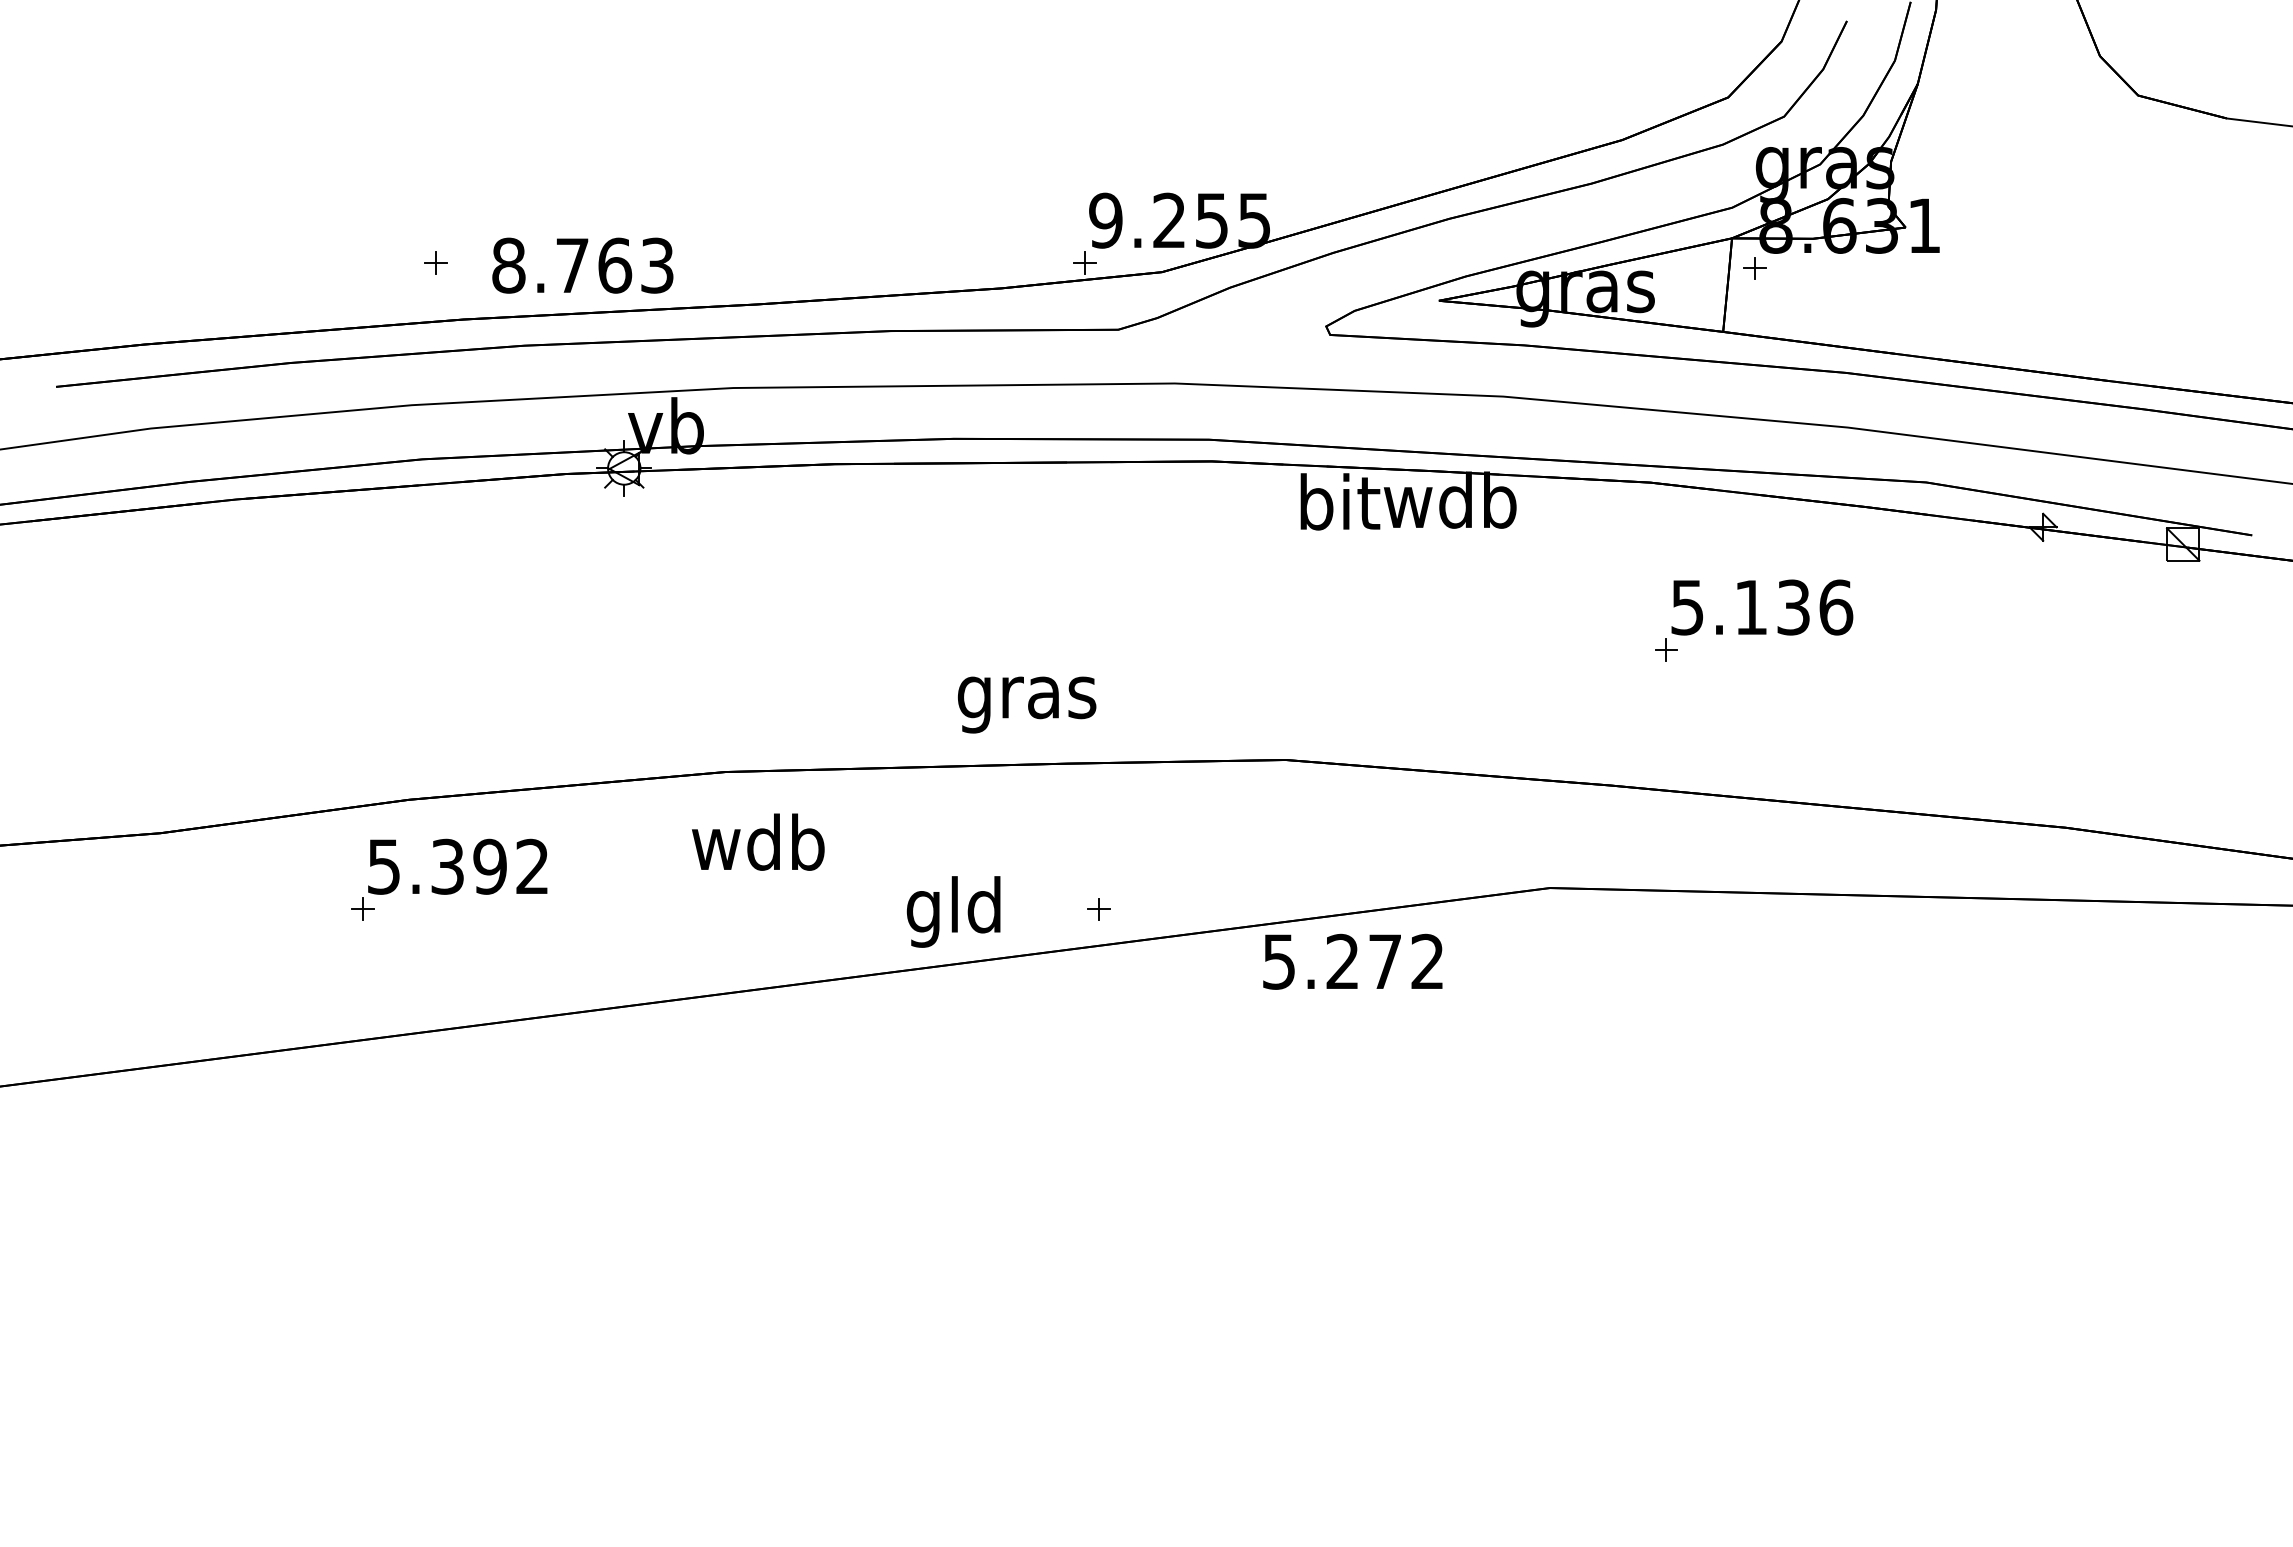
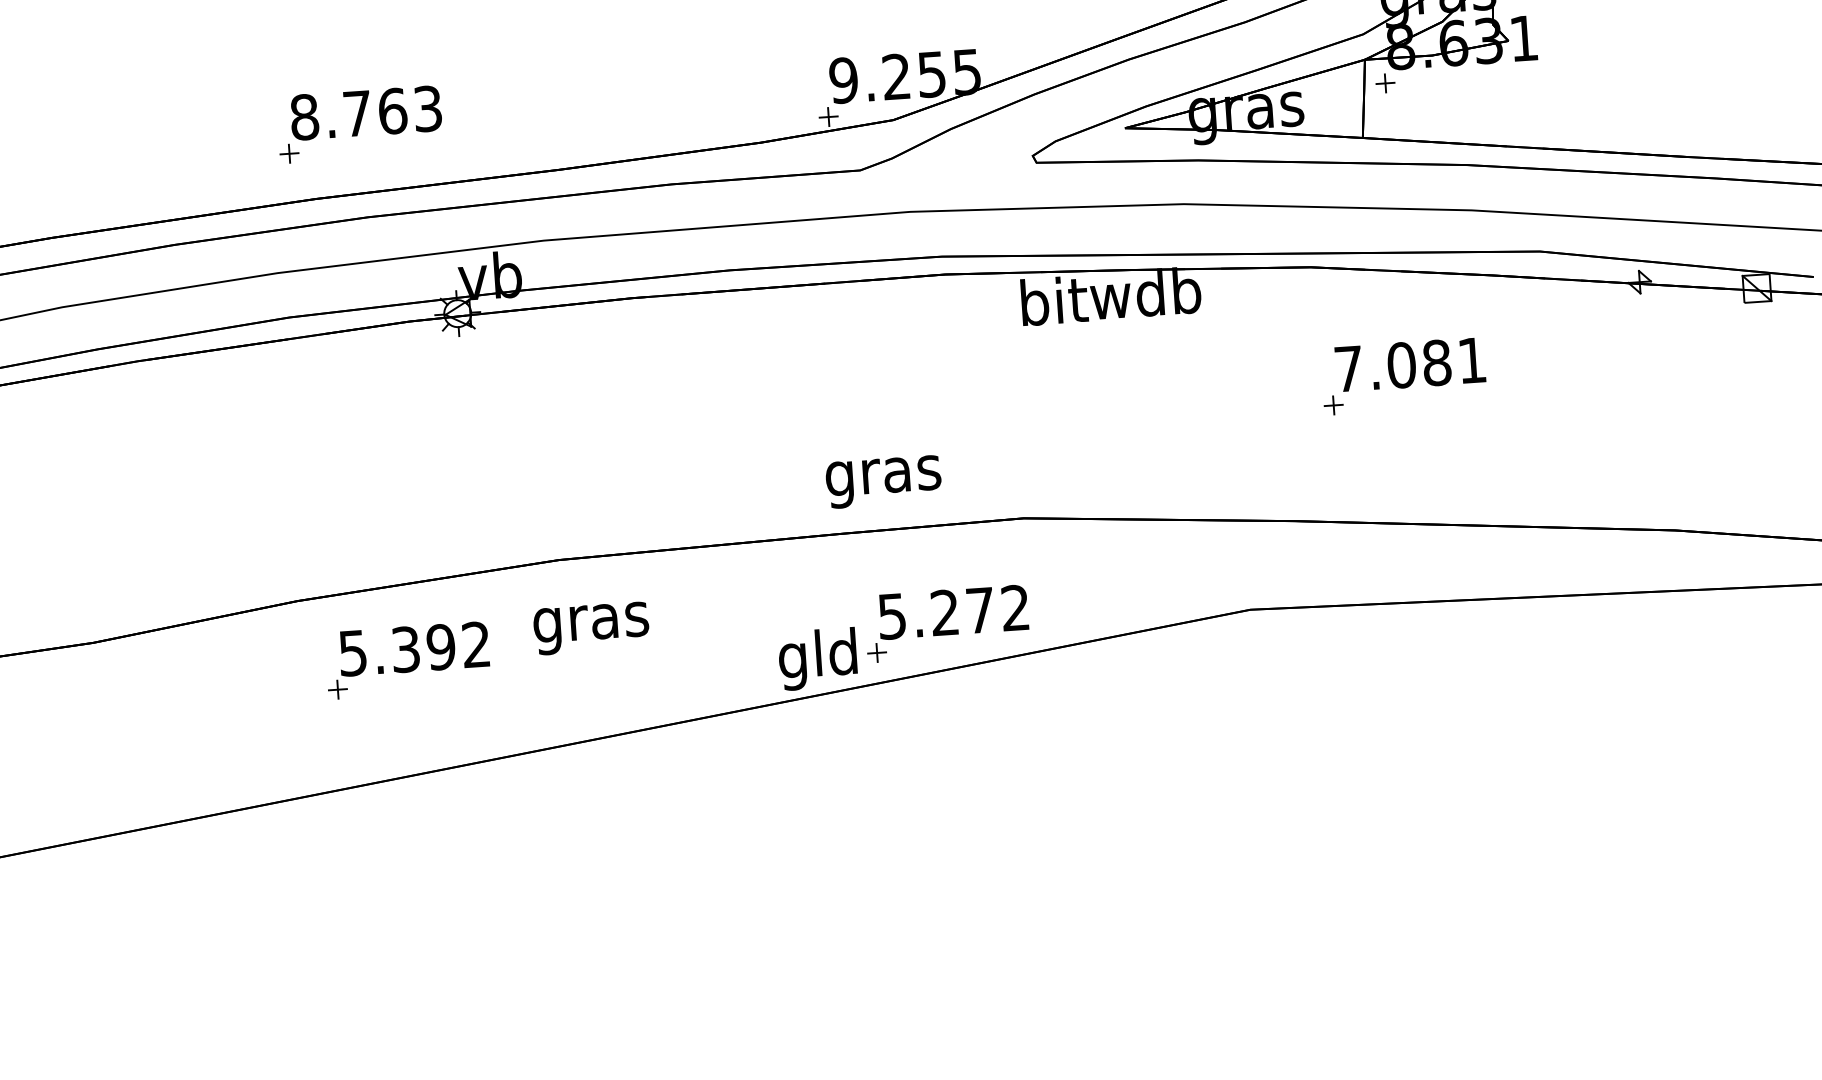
text: (582, 265) -> (365, 112), moved
text: (1762, 607) -> (1411, 364), 5.136 -> 7.081
text: (1027, 704) -> (884, 481), moved
text: (758, 849) -> (590, 622), wdb -> gras
part: (456, 881) -> (414, 661), moved
text: (953, 911) -> (817, 658), moved
text: (1352, 961) -> (953, 612), moved

